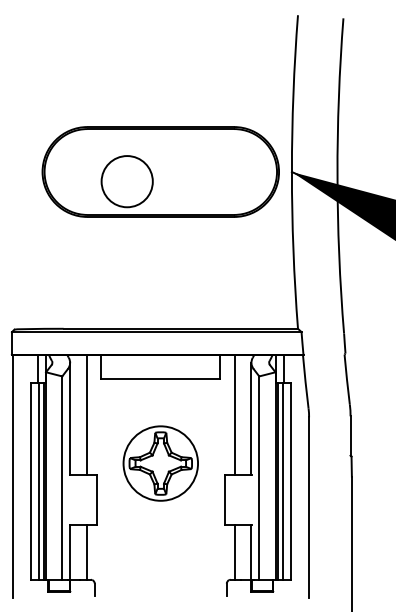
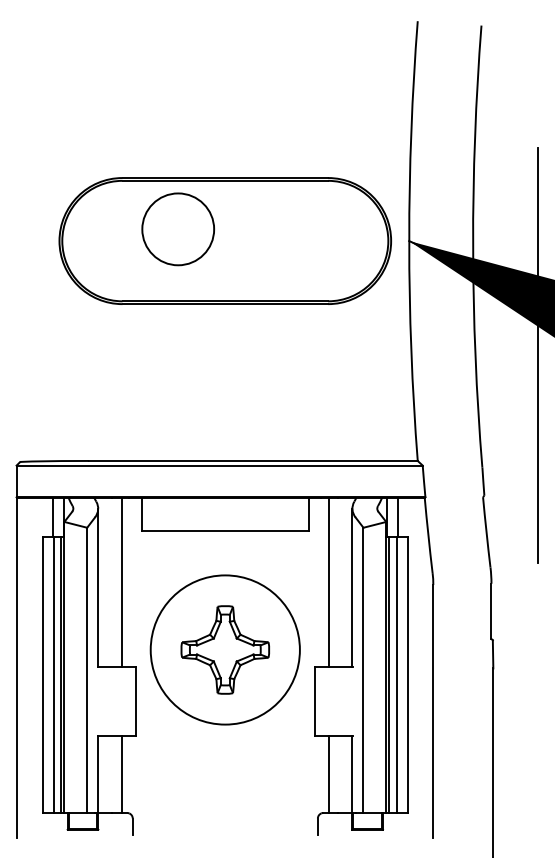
circle: (126, 181) -> (177, 229), moved
line: (384, 253) -> (539, 355), added
circle: (160, 463) -> (224, 649), size x1.43

